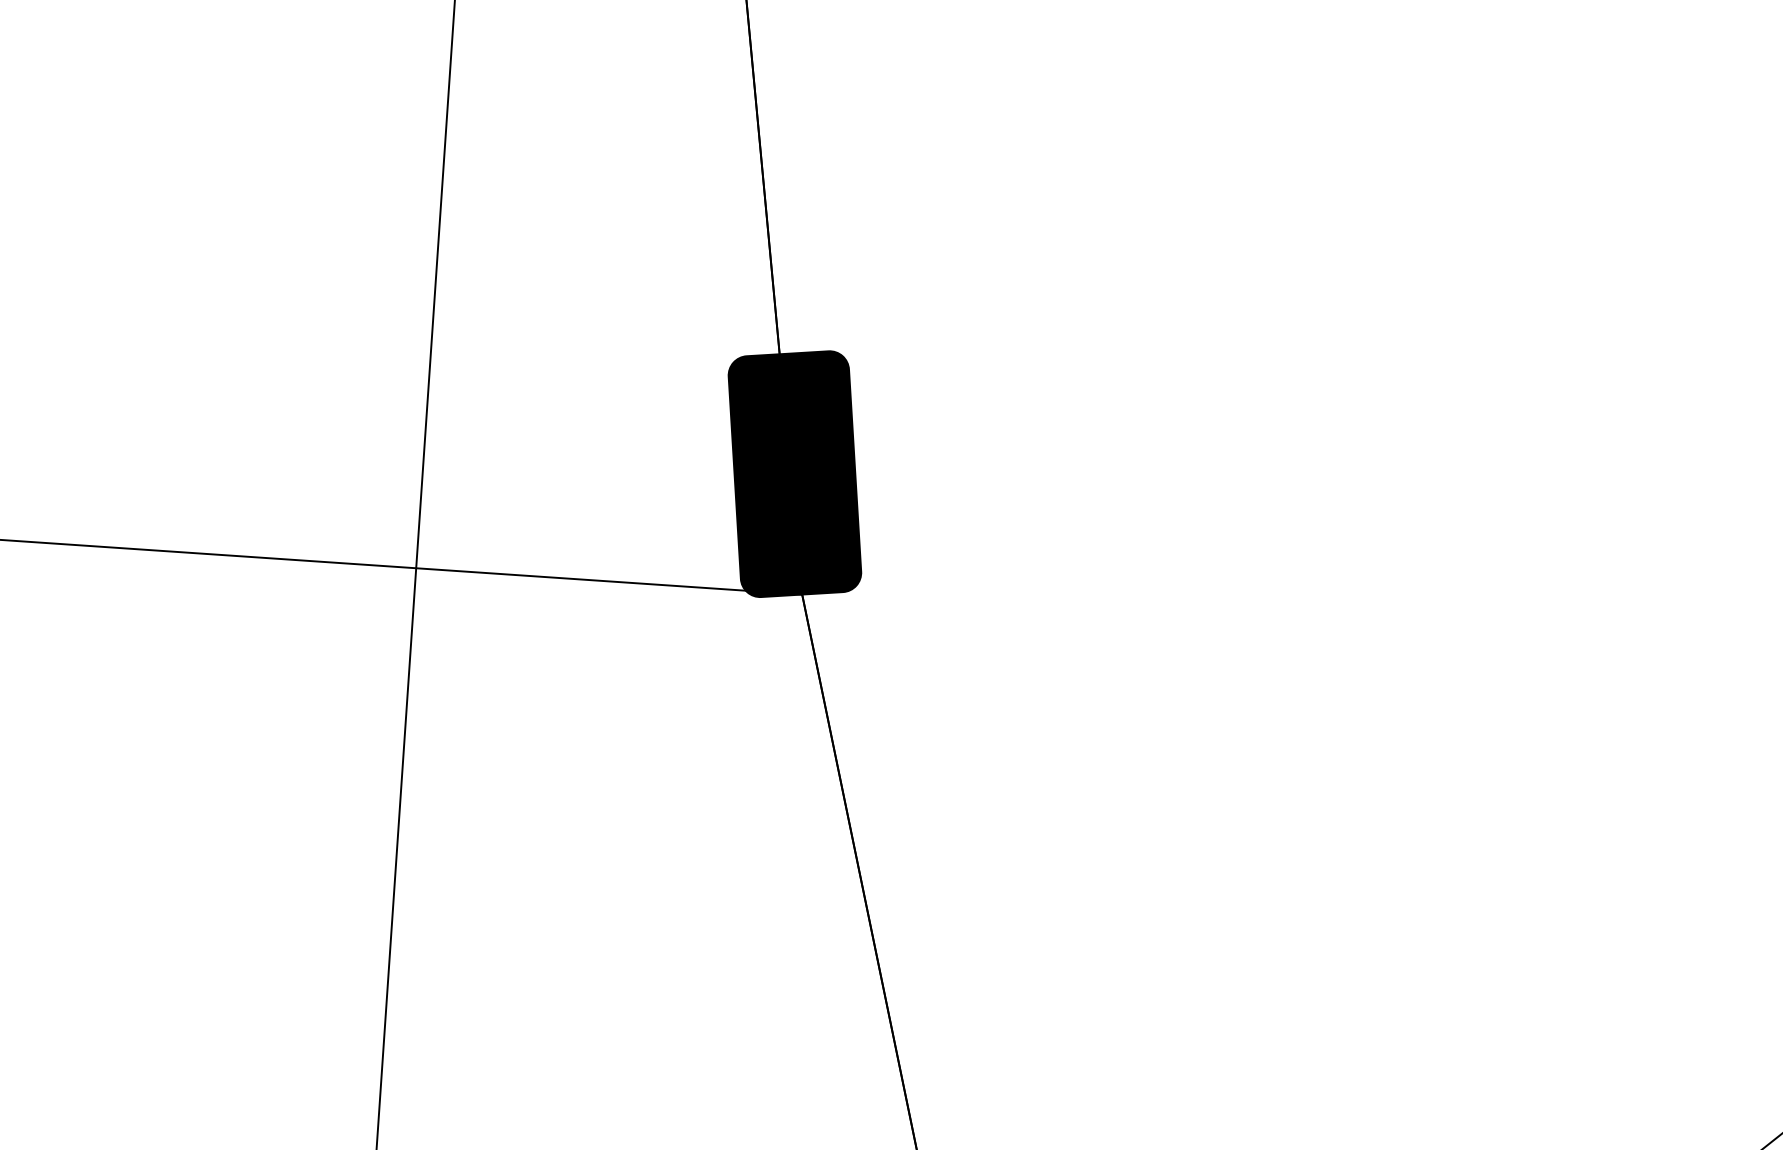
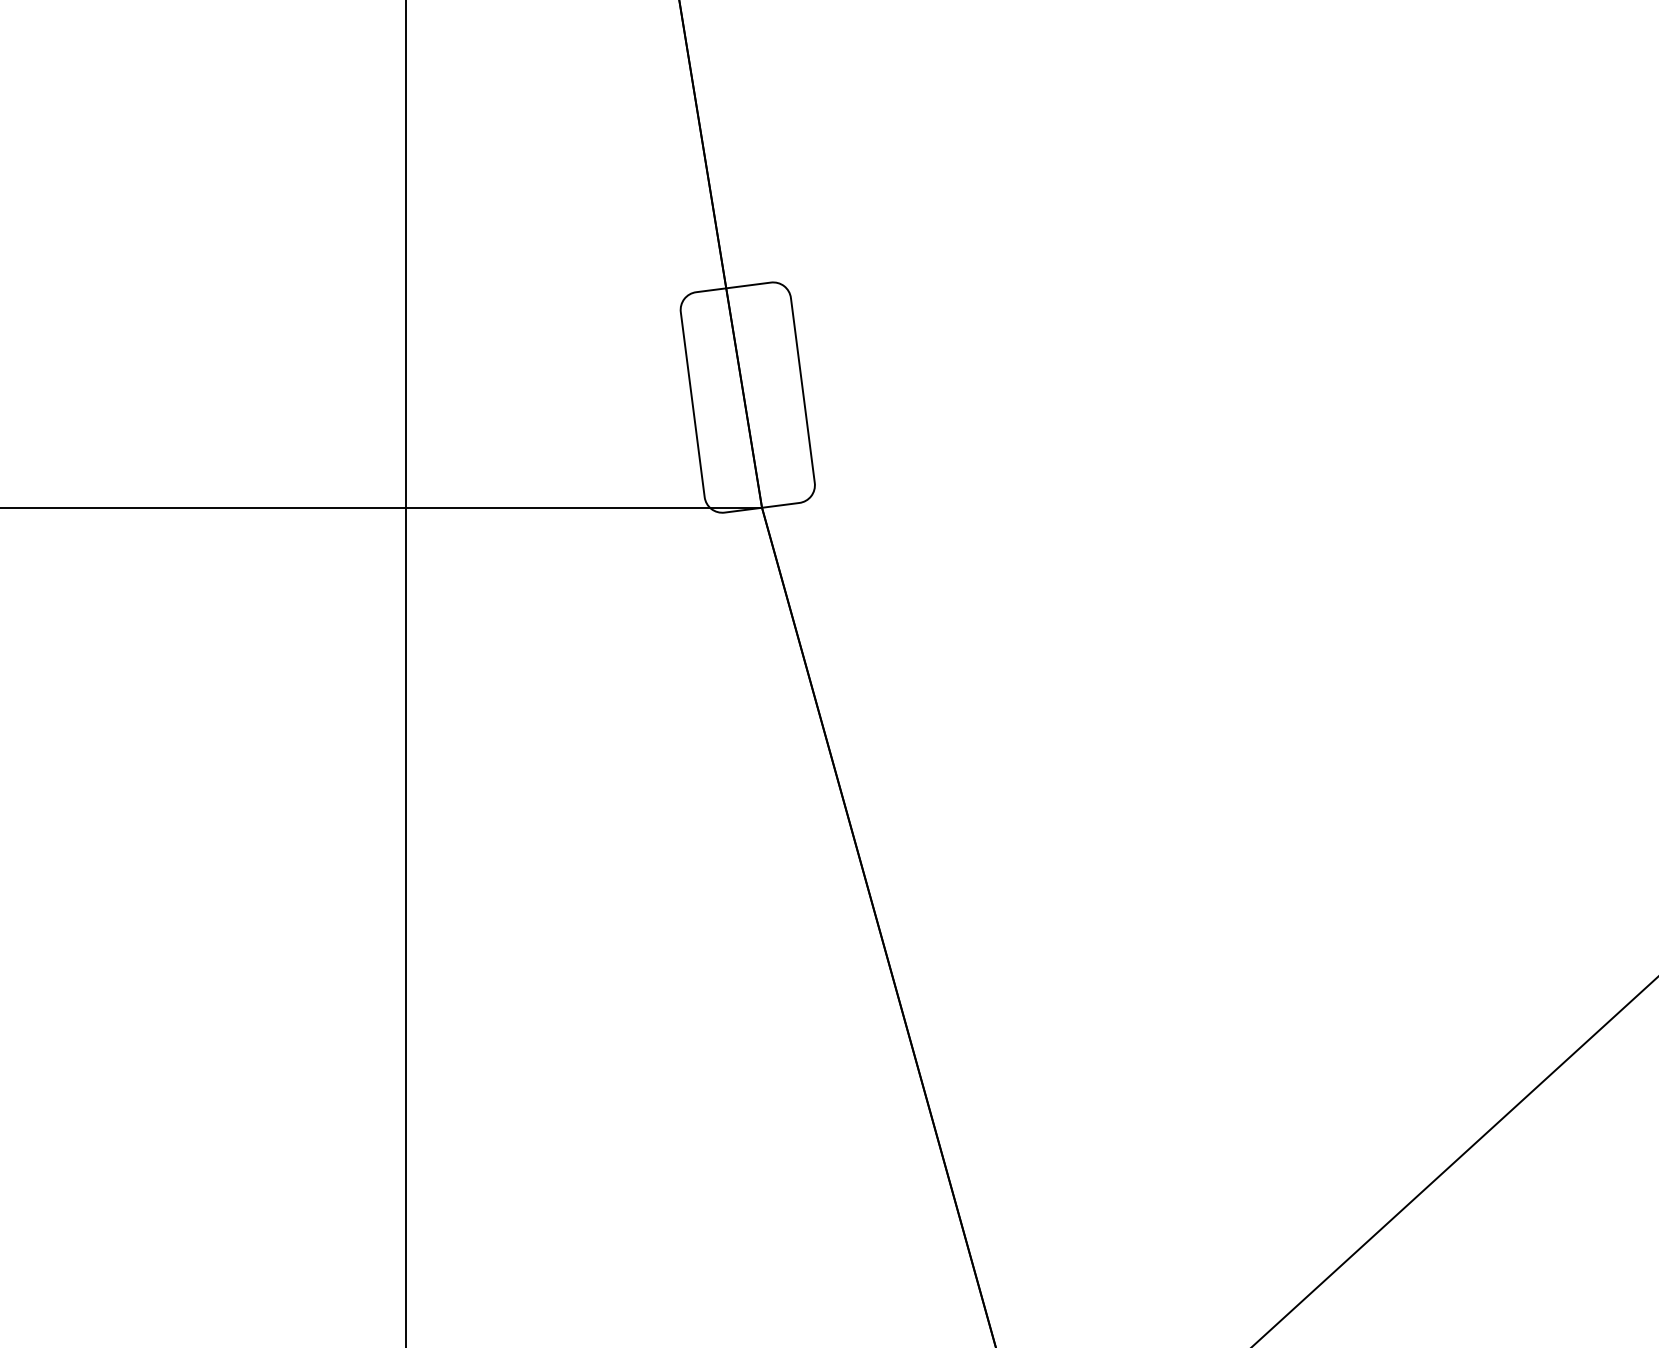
fill: (794, 474) -> (747, 397), removed

